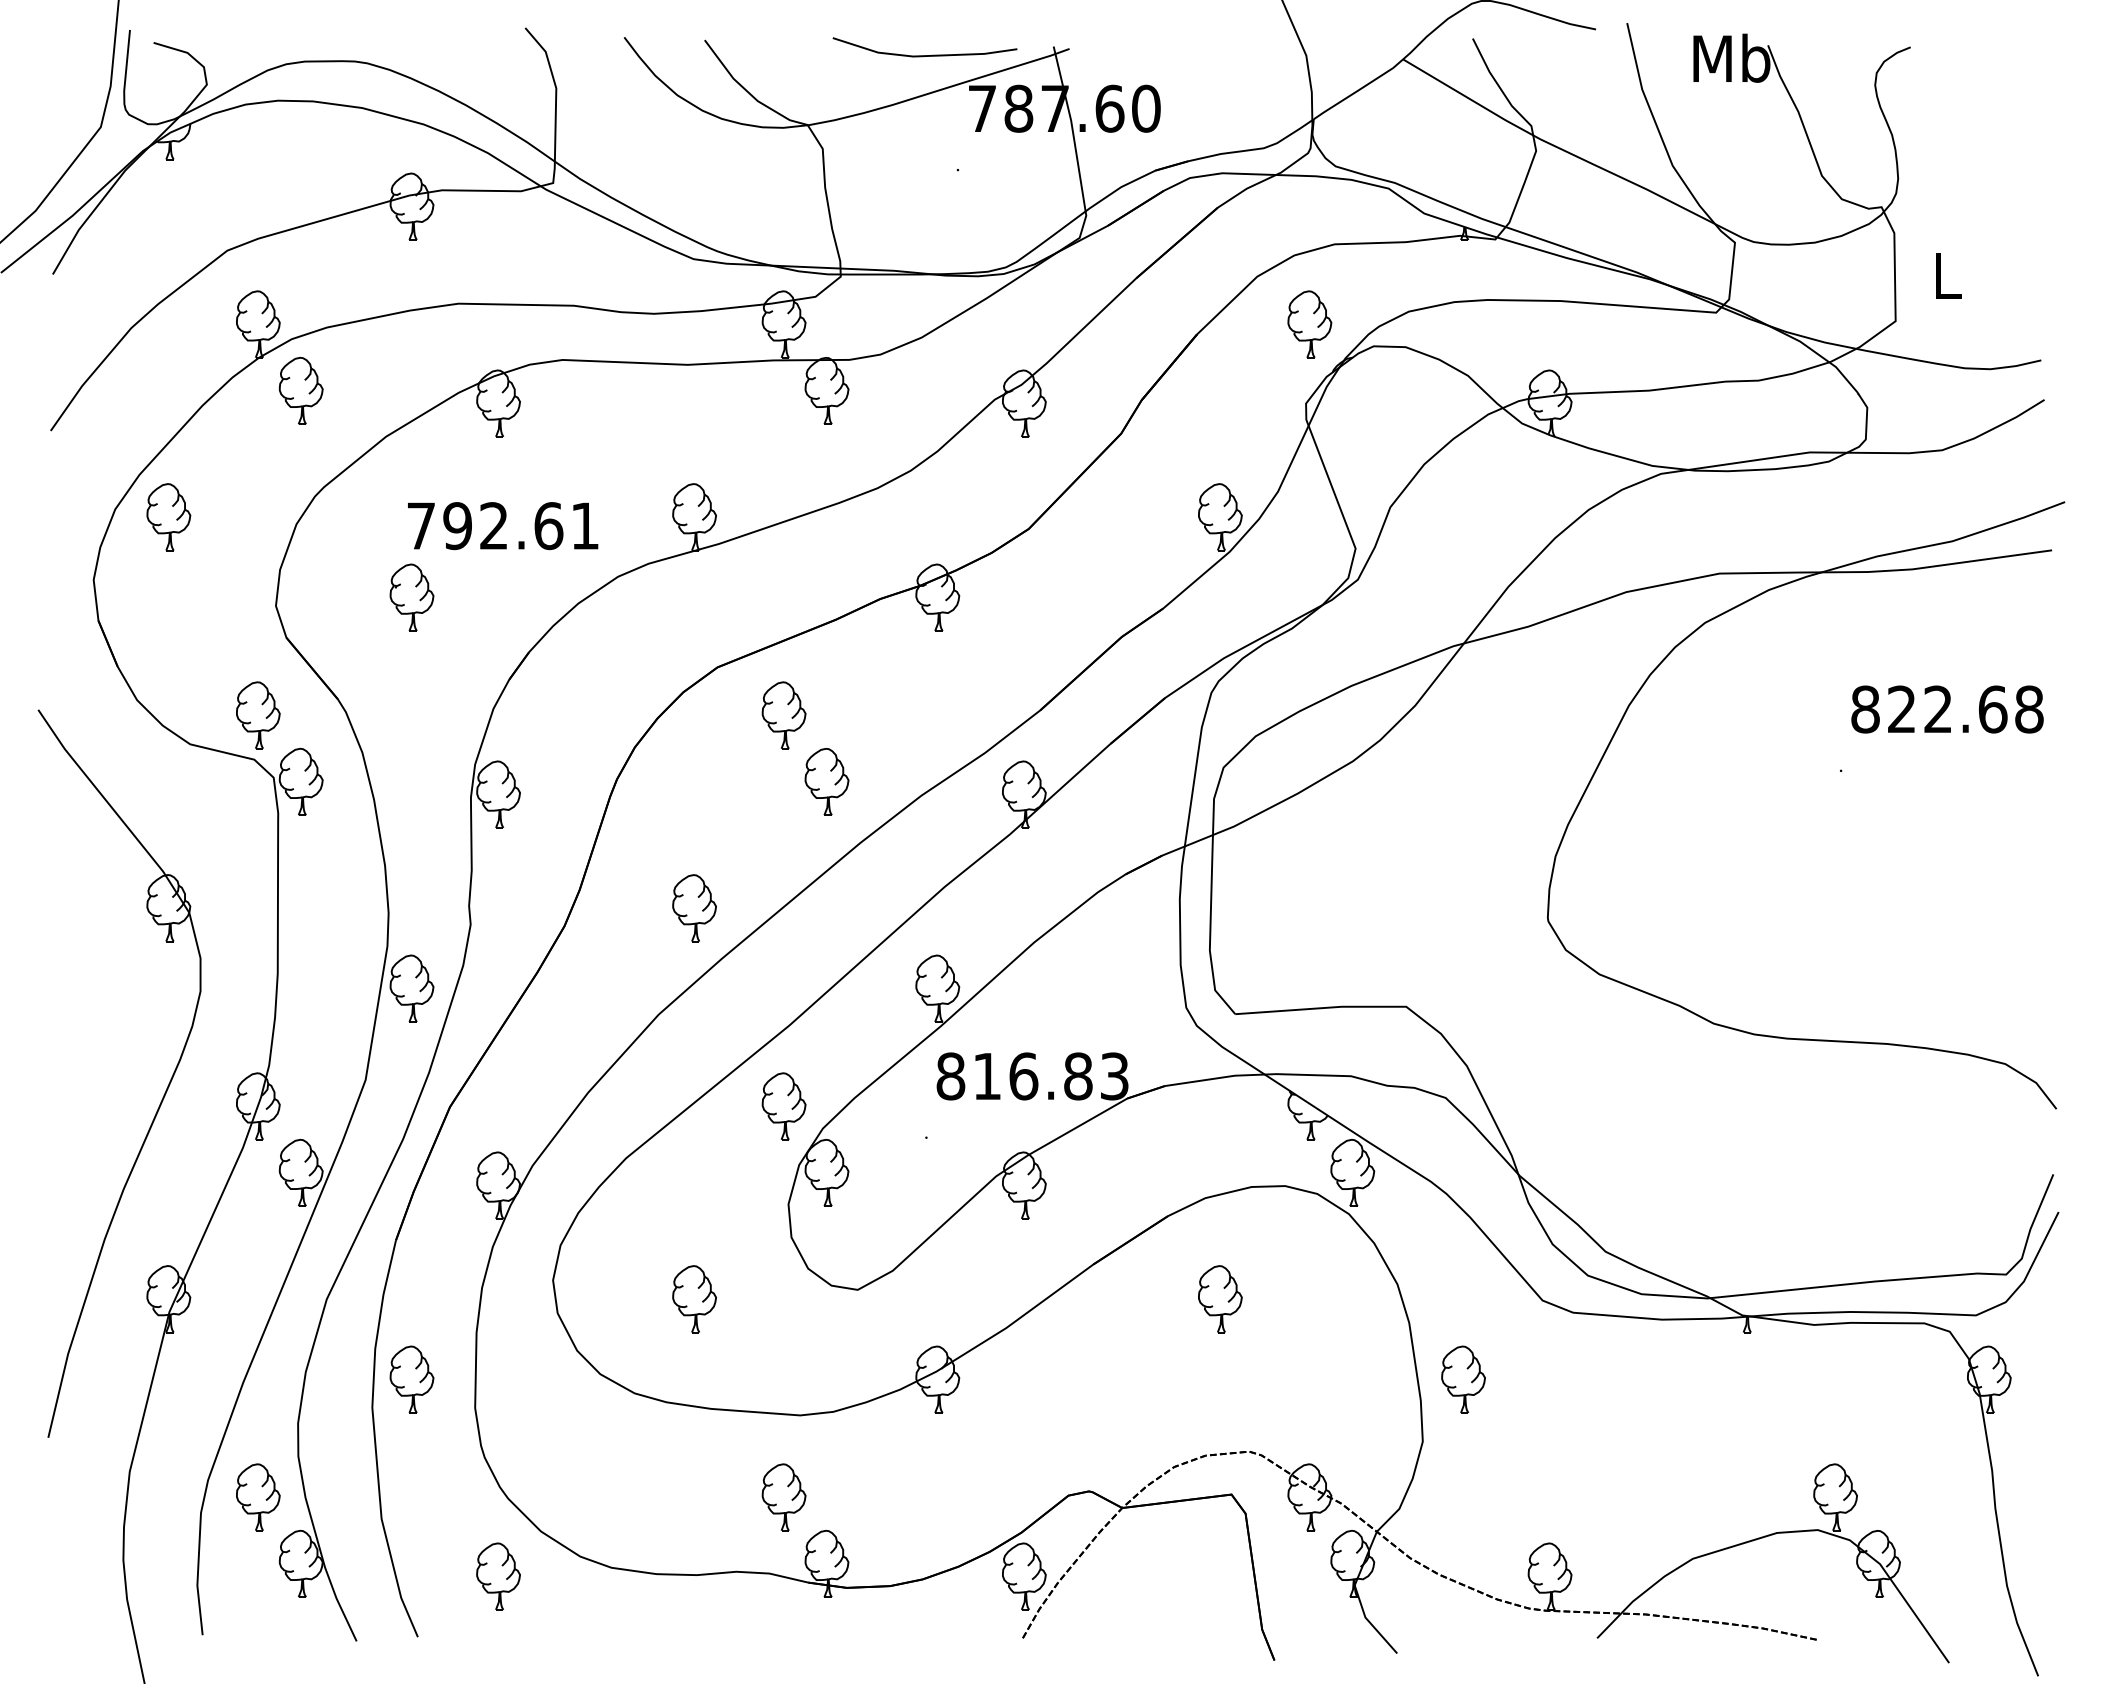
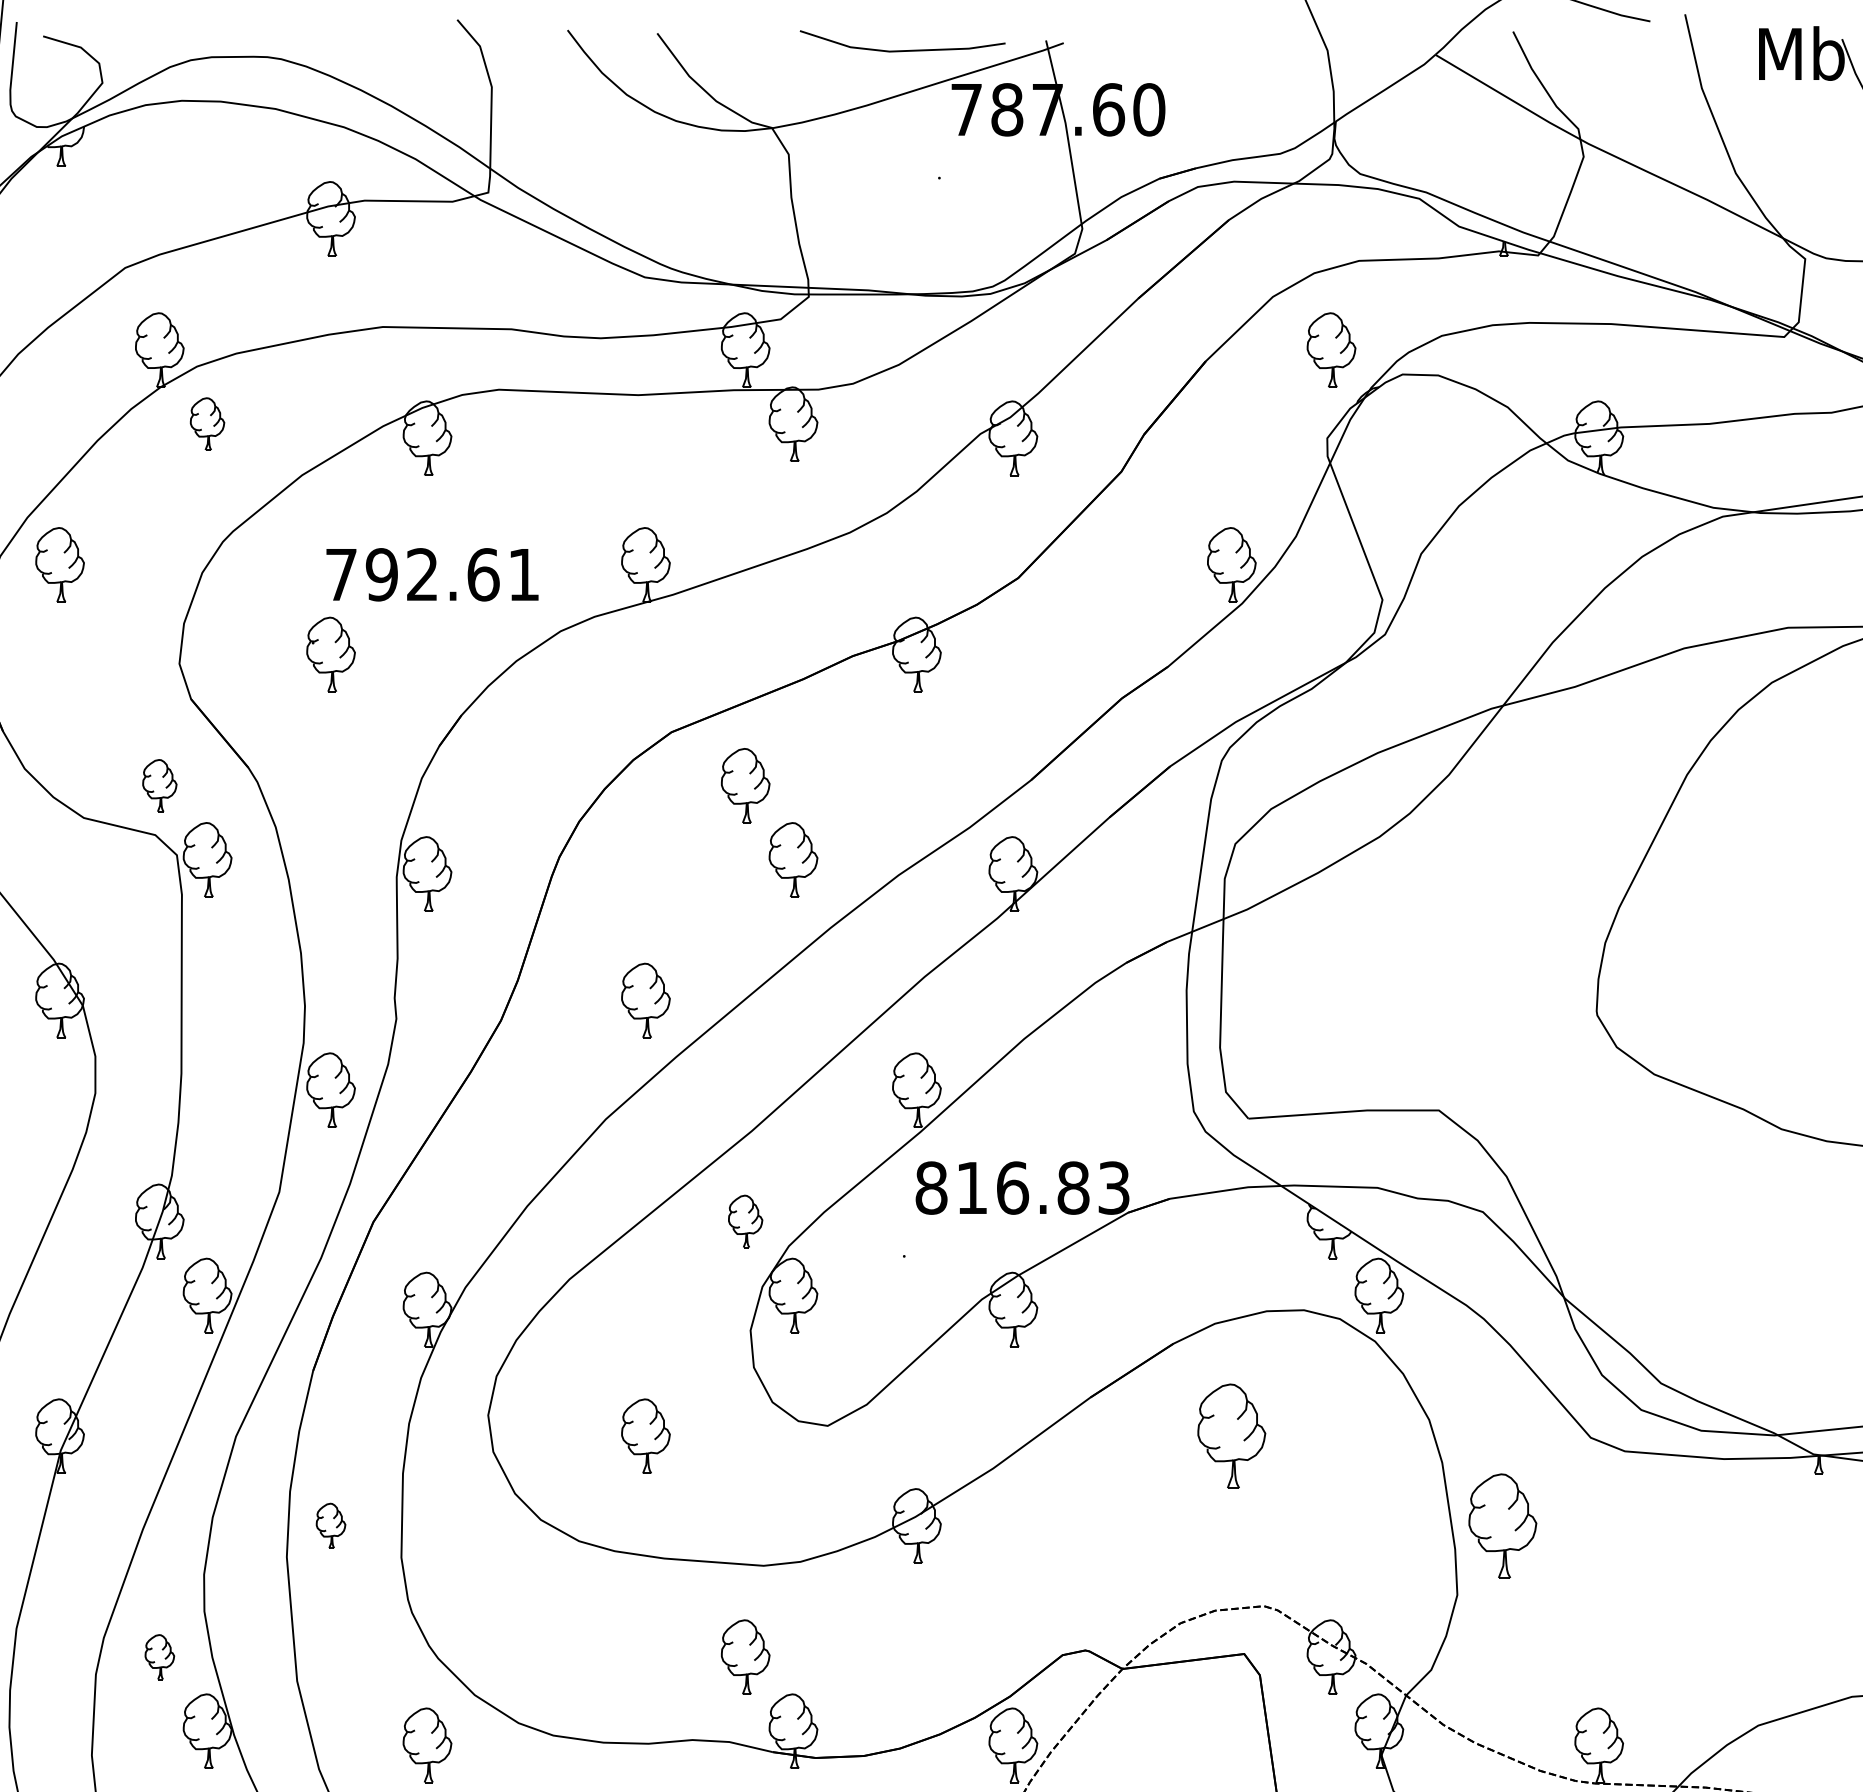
part: (300, 390) -> (206, 423), size x0.7
part: (258, 715) -> (159, 785), size x0.7
part: (783, 1106) -> (744, 1221), size x0.7
part: (1220, 1299) -> (1231, 1436), size x1.4
part: (411, 1379) -> (330, 1525), size x0.6
part: (1463, 1379) -> (1502, 1525), size x1.4
part: (258, 1497) -> (159, 1657), size x0.6

